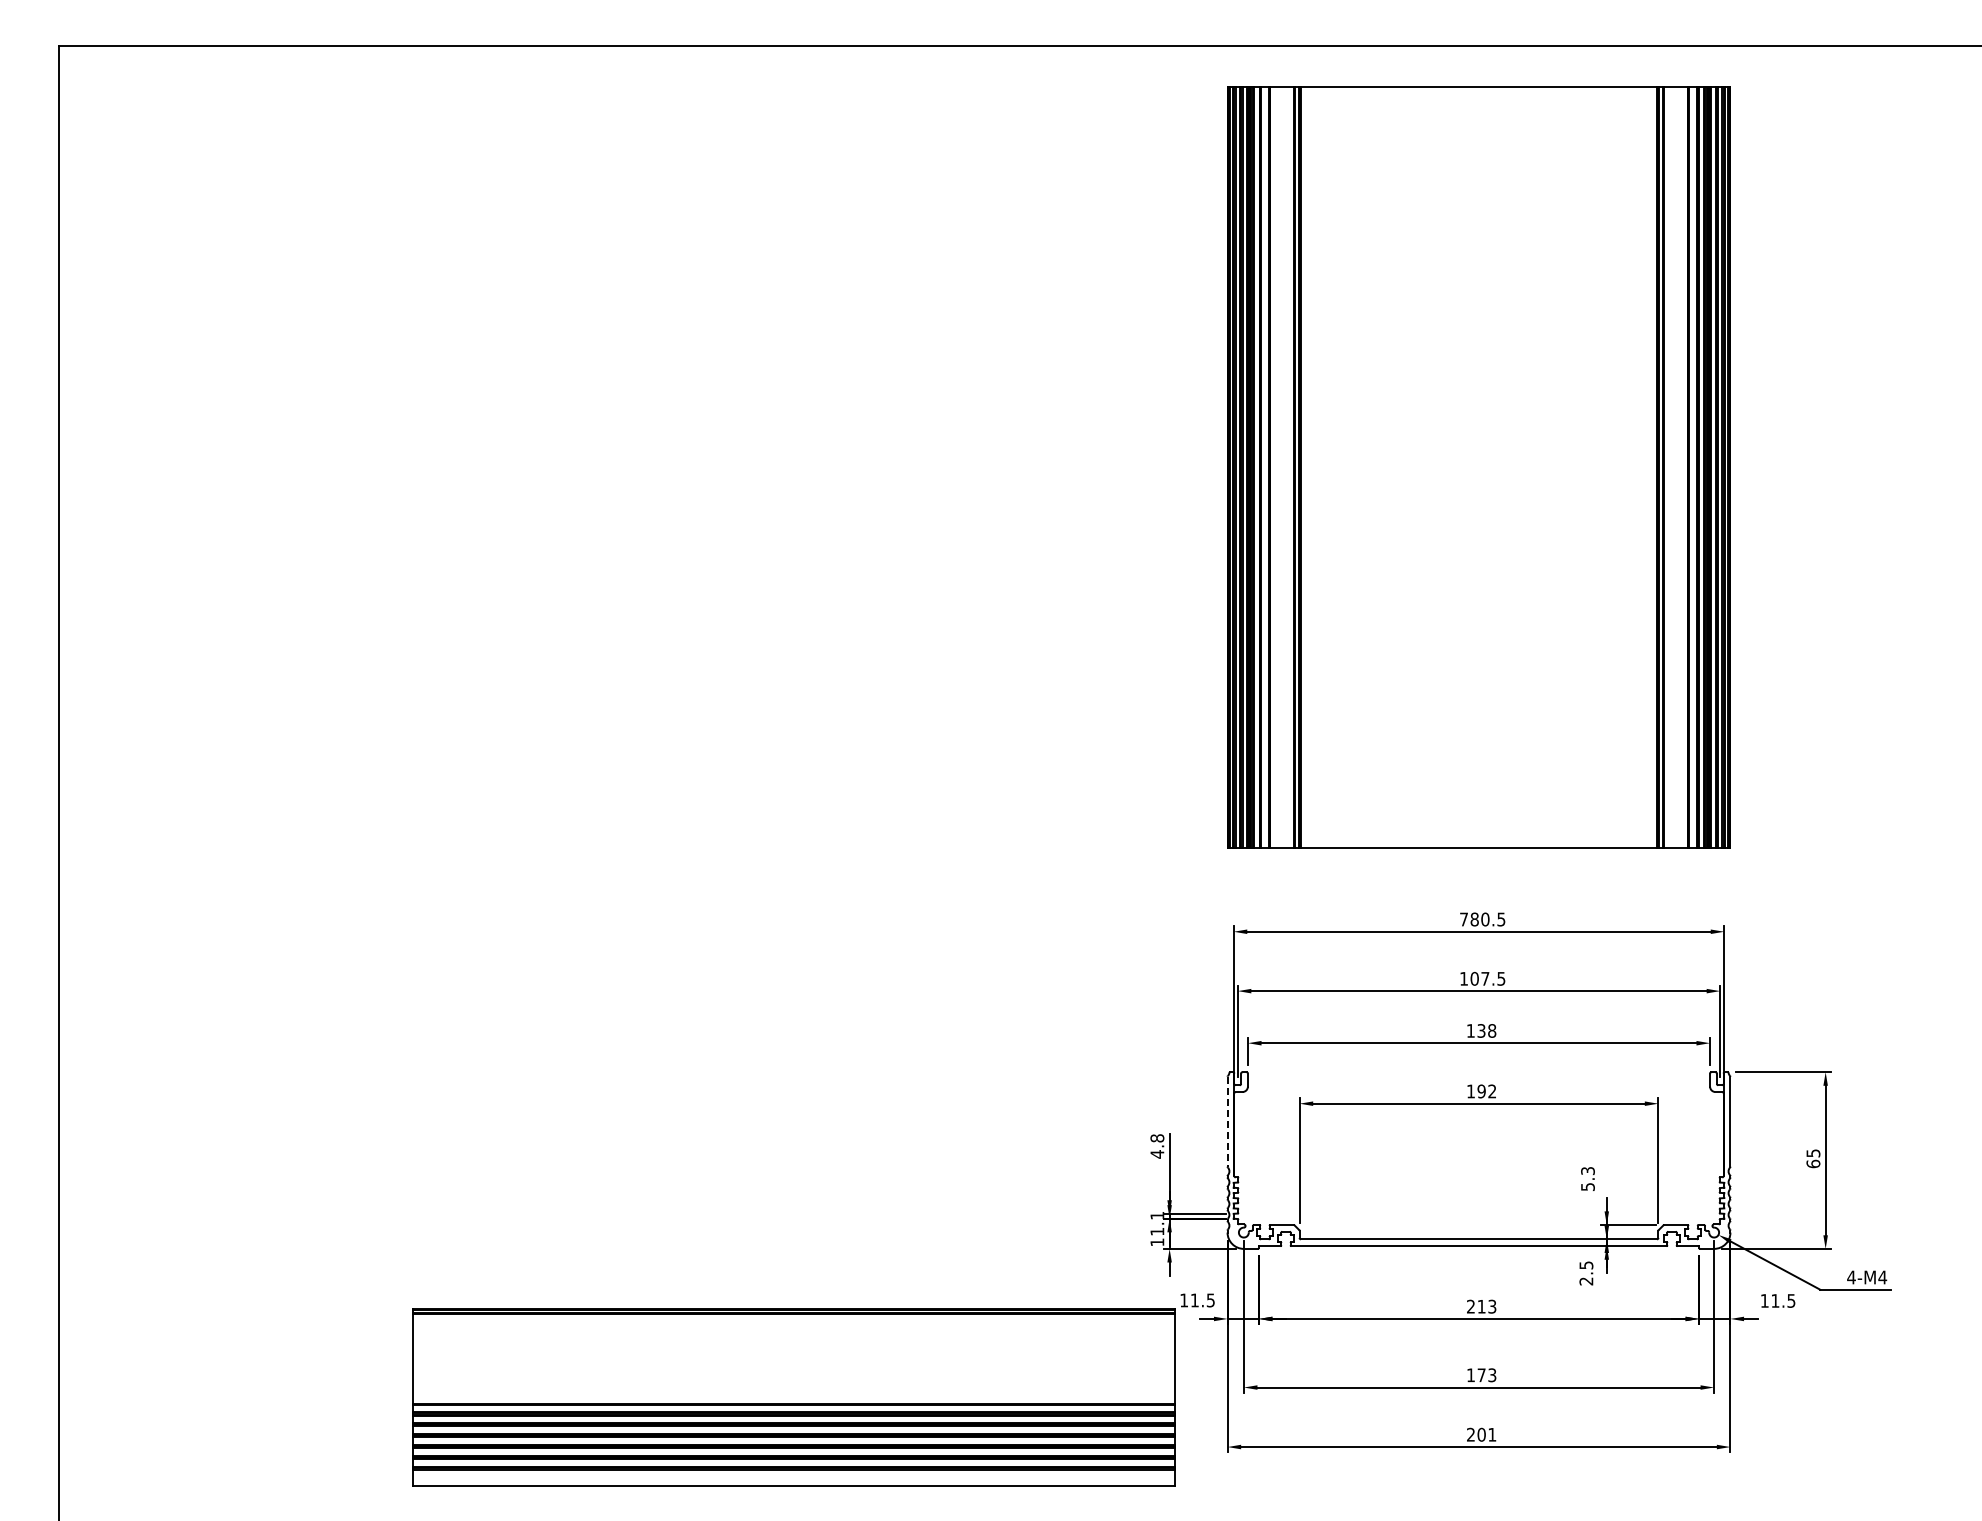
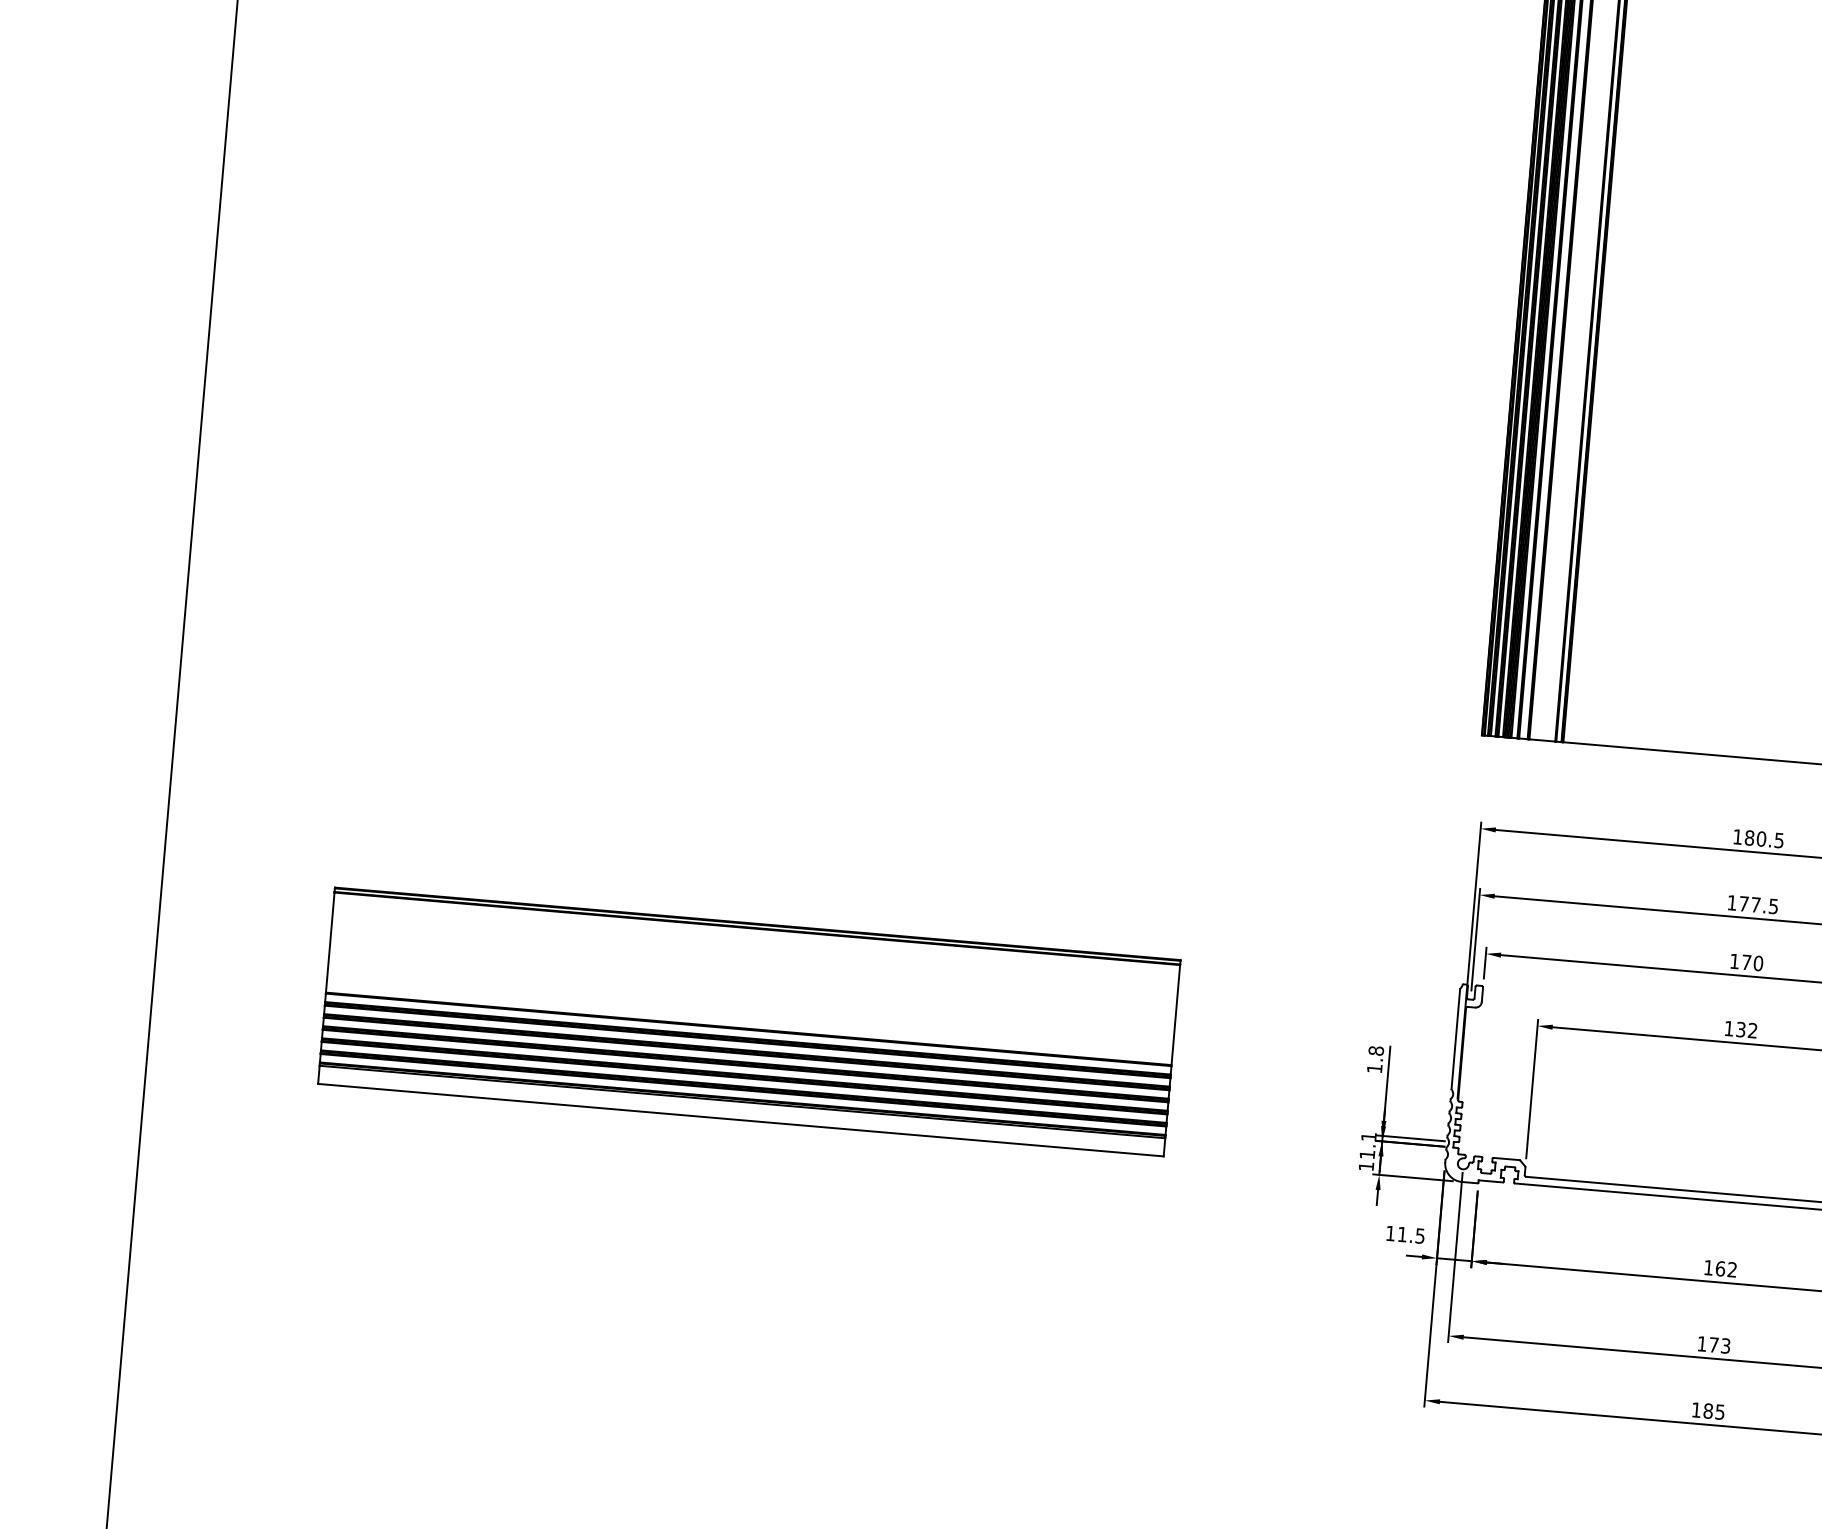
text: (1463, 919) -> (1737, 836), 780.5 -> 180.5
text: (1474, 978) -> (1743, 903), 107.5 -> 177.5
text: (1486, 1030) -> (1752, 962), 138 -> 170
text: (1481, 1091) -> (1740, 1029), 192 -> 132
line: (1227, 1122) -> (1455, 1039), dashed -> solid
text: (1157, 1154) -> (1374, 1068), 4.8 -> 1.8
text: (1481, 1306) -> (1720, 1268), 213 -> 162
part: (793, 1397) -> (748, 1021), moved
text: (1481, 1434) -> (1708, 1410), 201 -> 185

